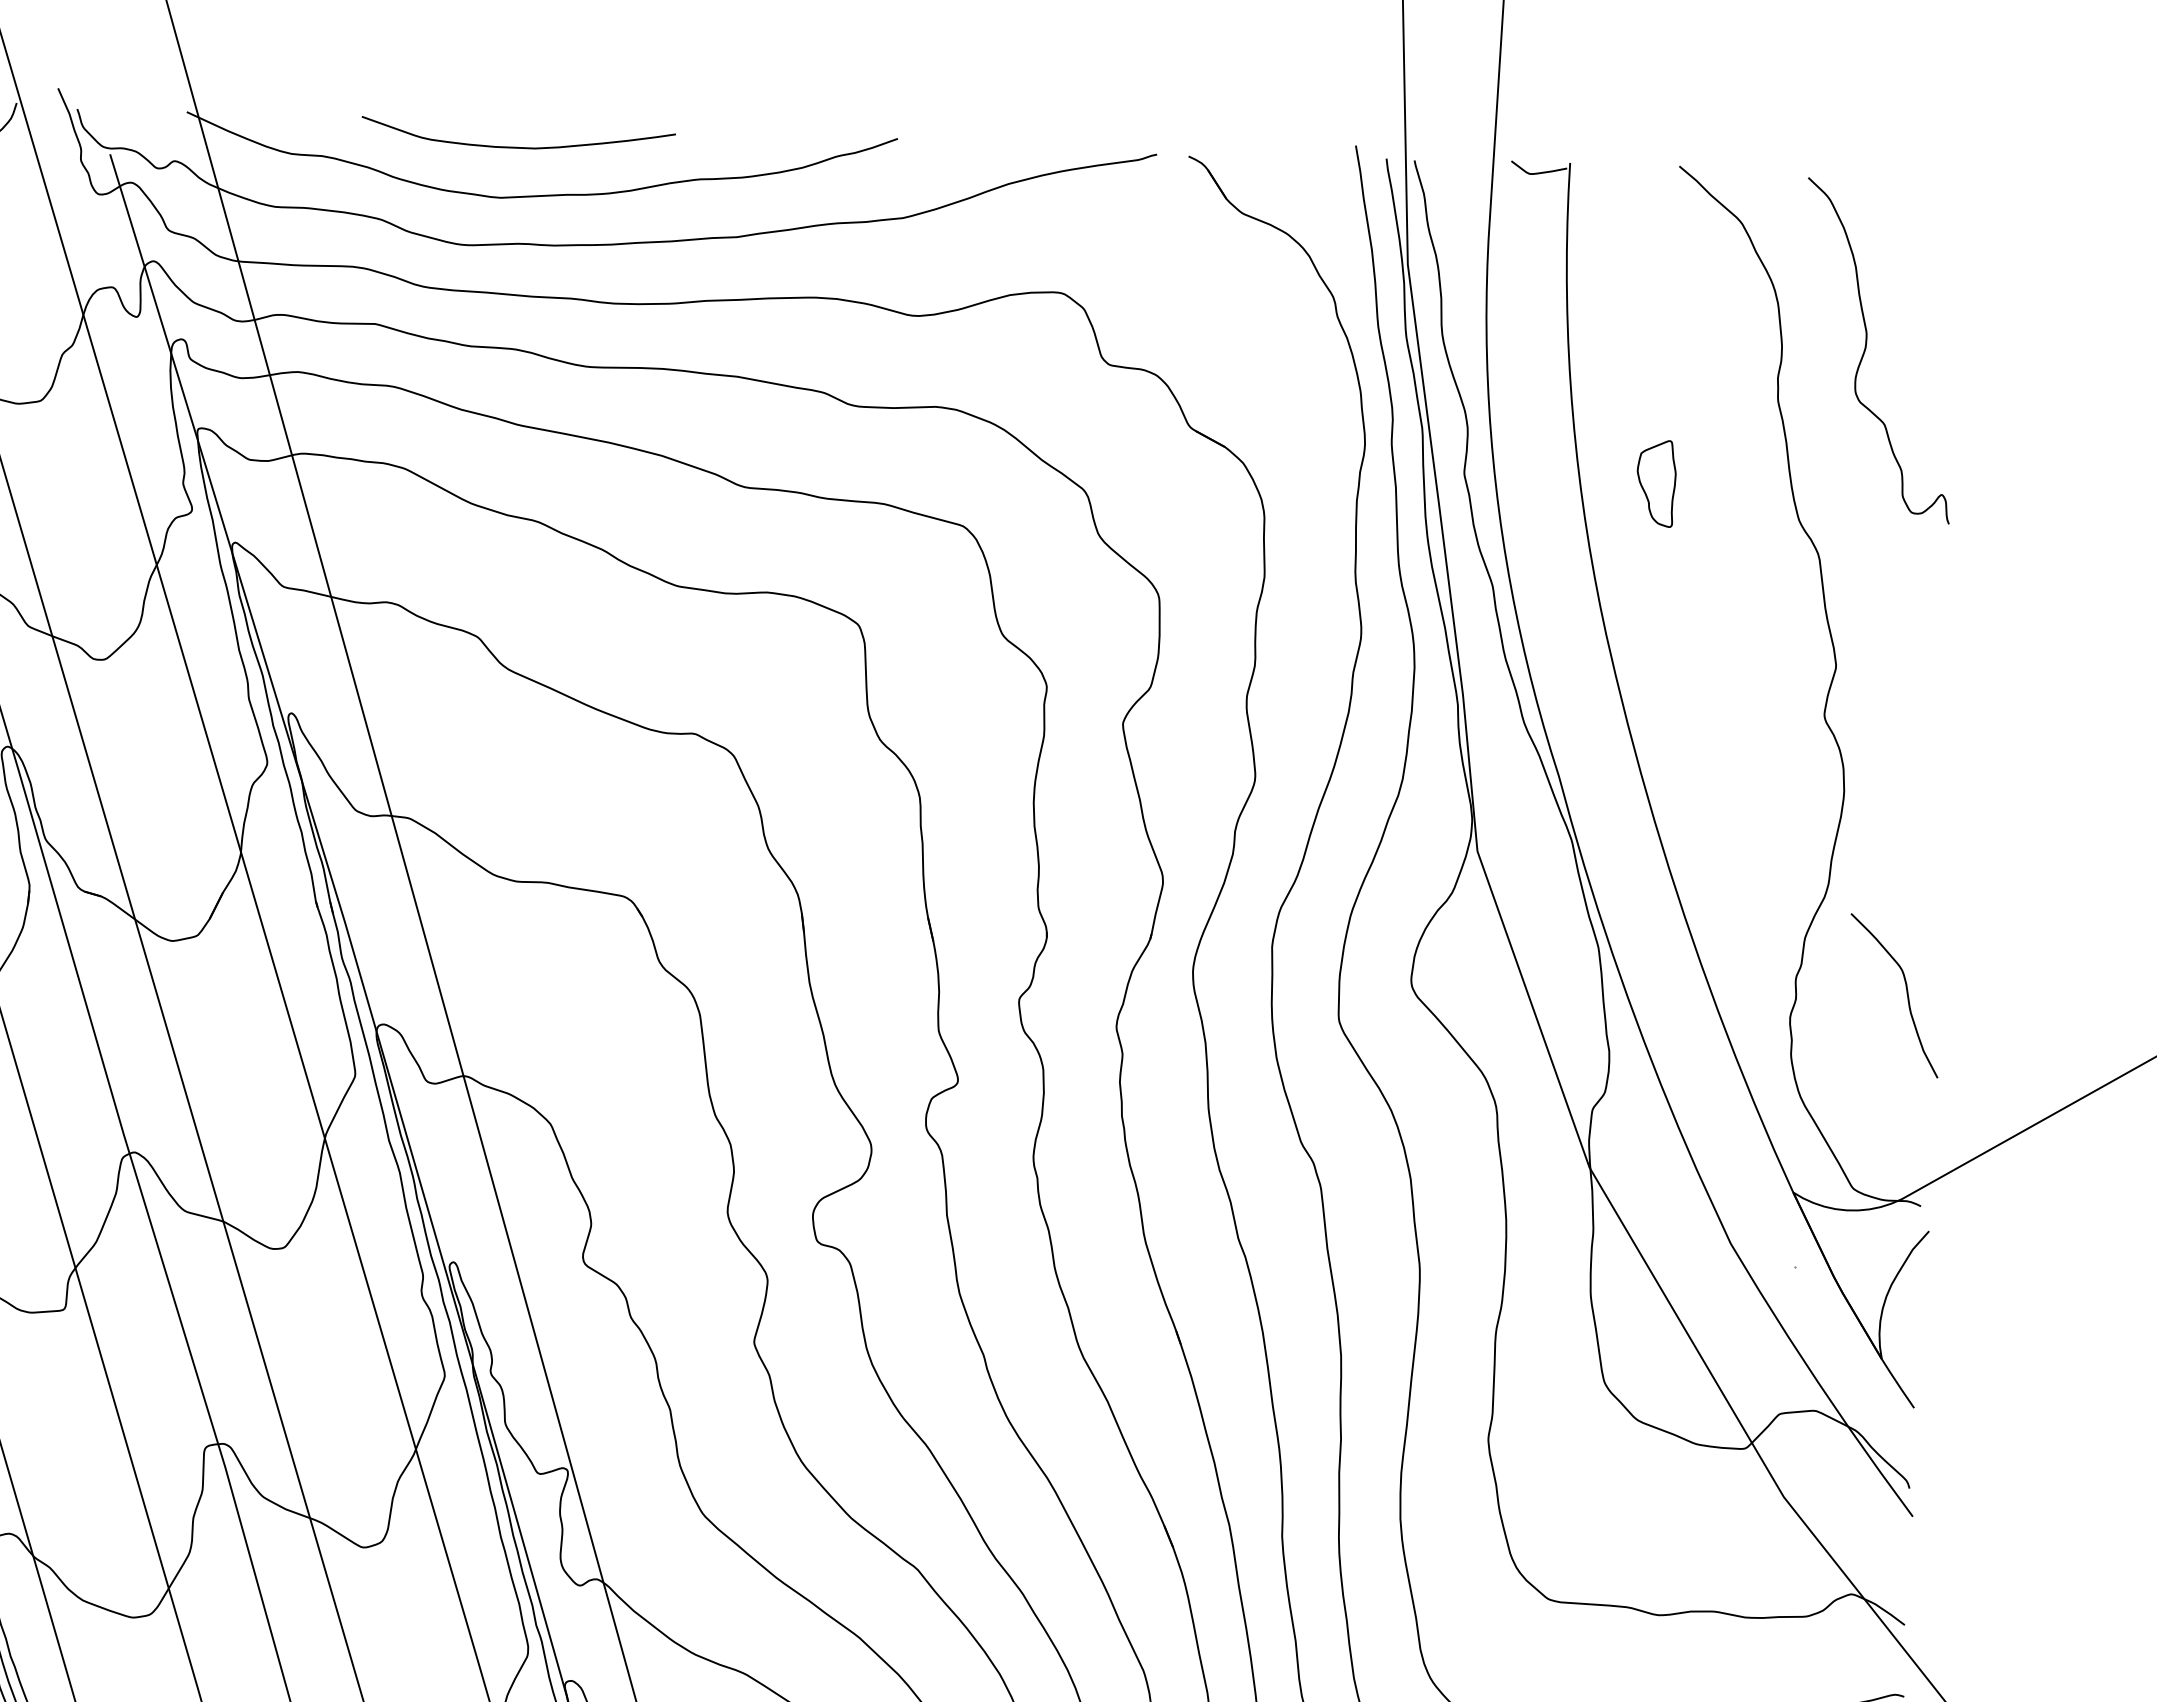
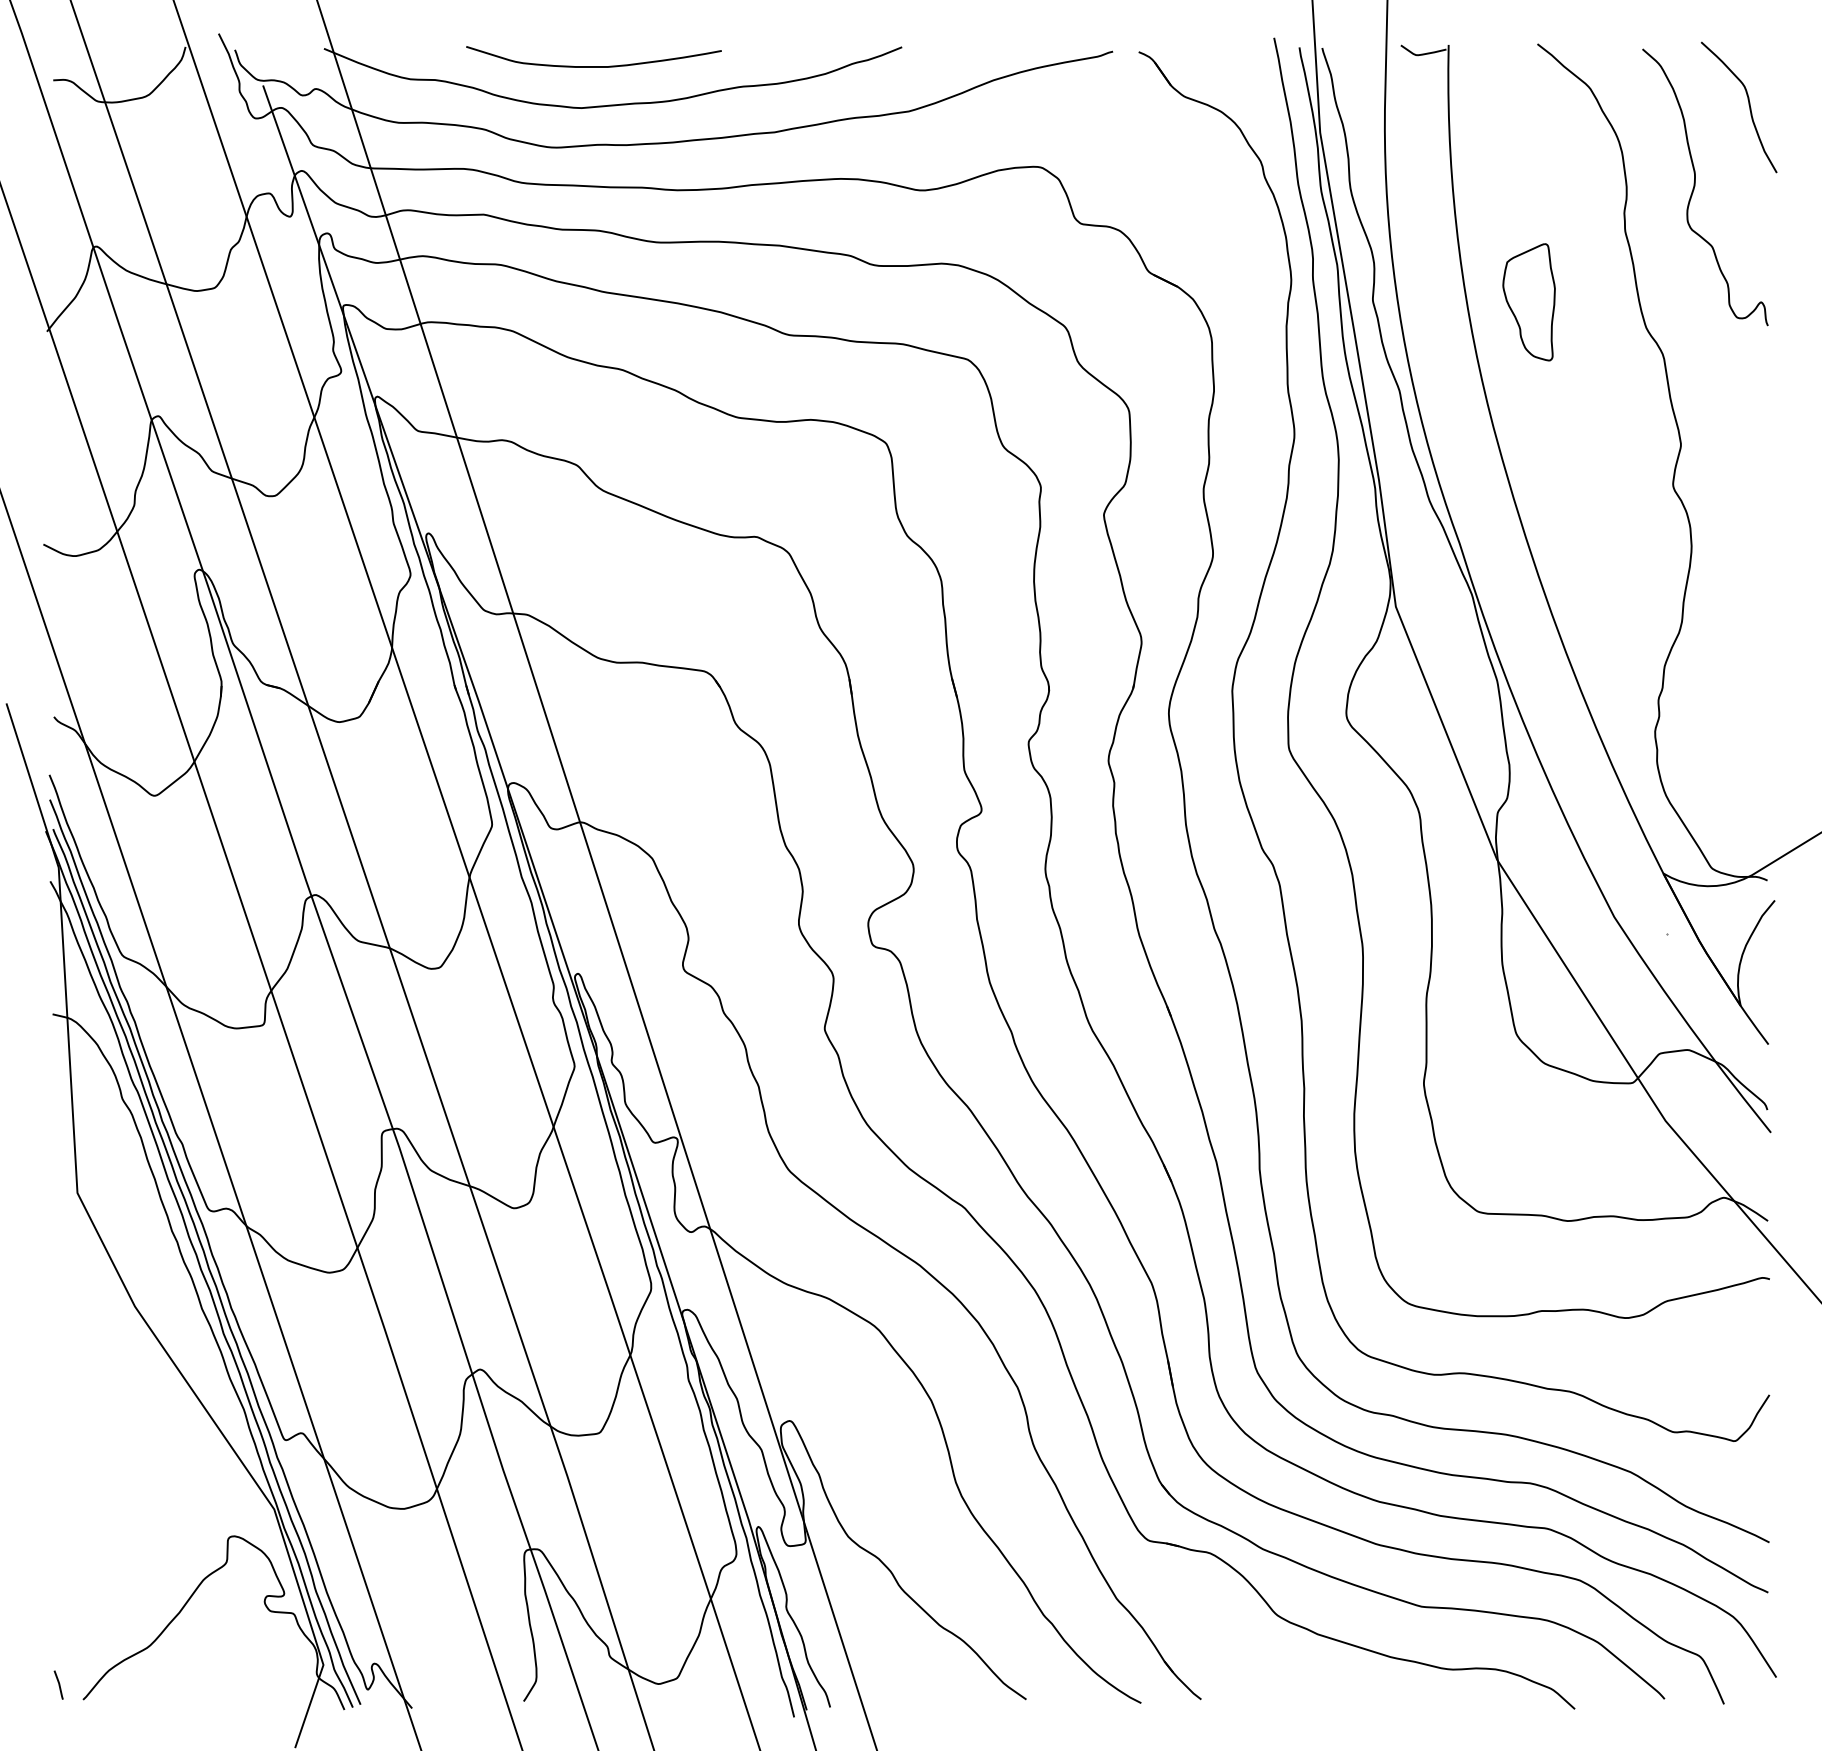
part: (1655, 483) -> (1528, 302), size x1.67
curve: (1906, 993) -> (1748, 105), moved

